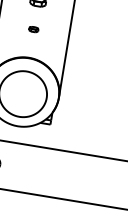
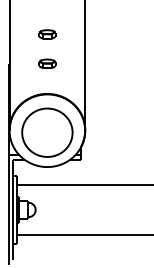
part: (33, 29) -> (47, 63), size x1.67

